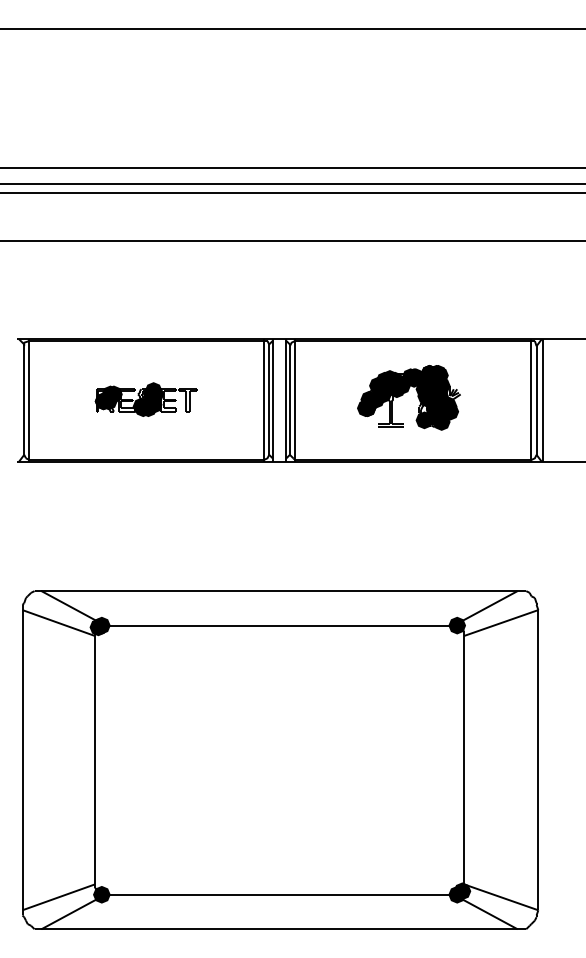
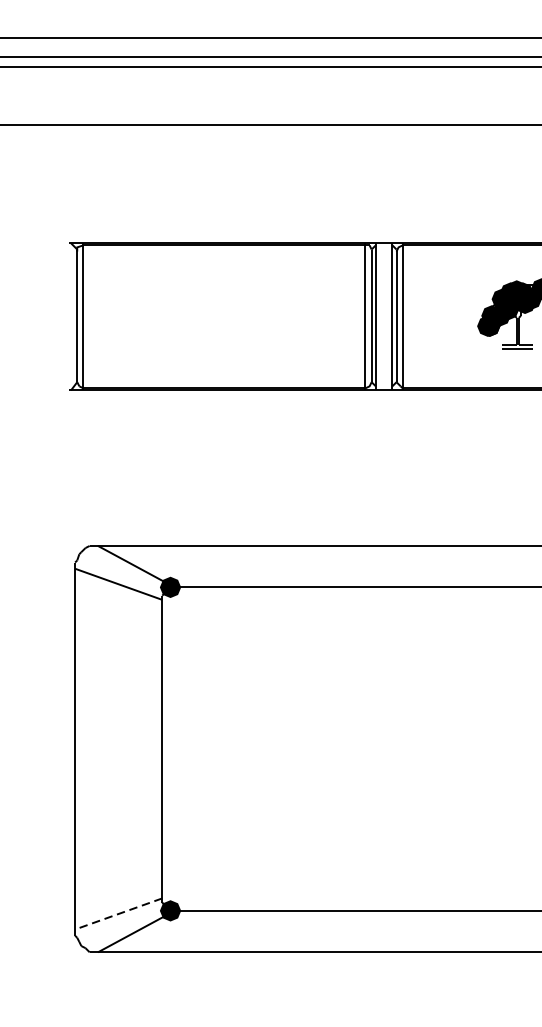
part: (145, 399) -> (222, 315), removed
fill: (98, 627) -> (166, 589), removed
line: (58, 897) -> (118, 914), solid -> dashed

